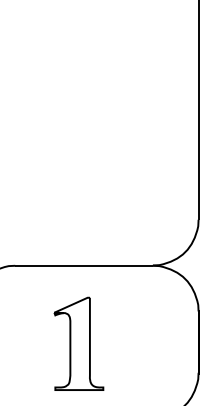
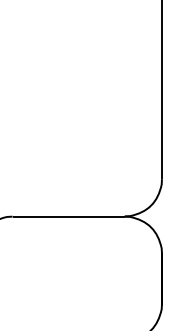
part: (78, 343) -> (64, 279), removed

